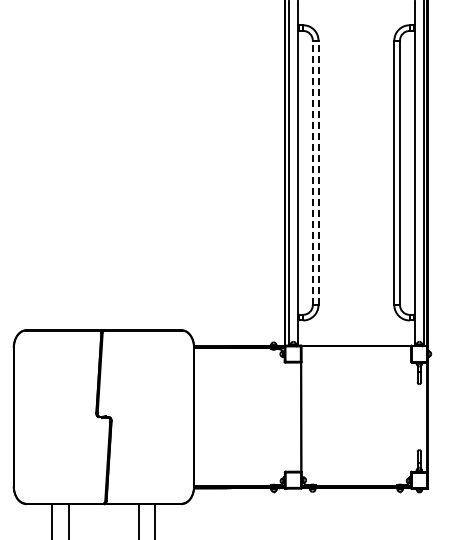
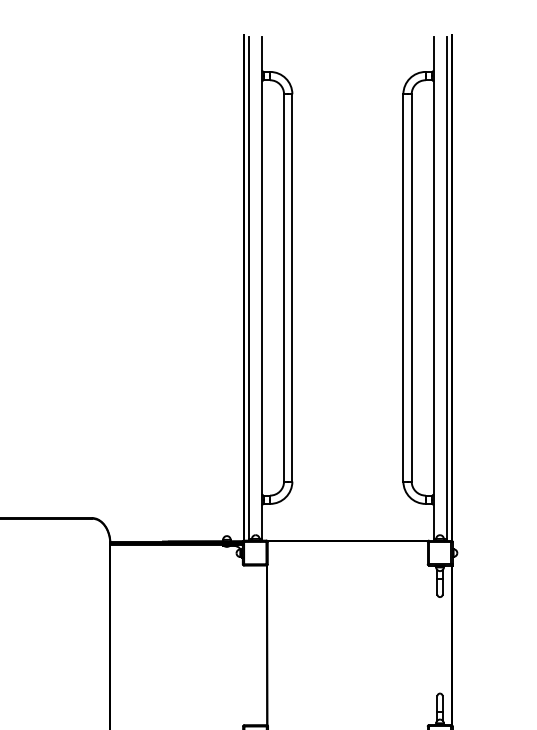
line: (312, 172) -> (283, 287), dashed -> solid
line: (318, 172) -> (292, 287), dashed -> solid

